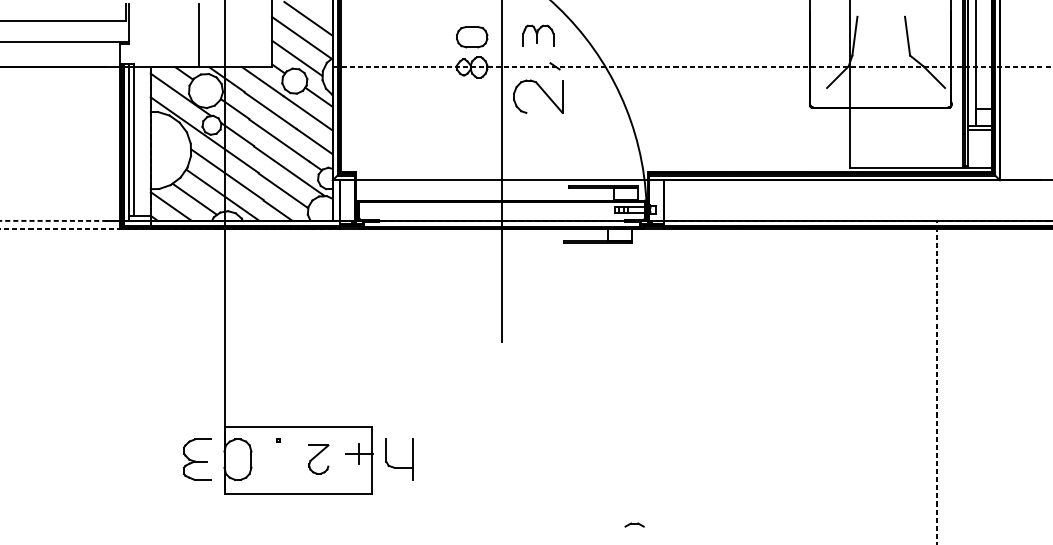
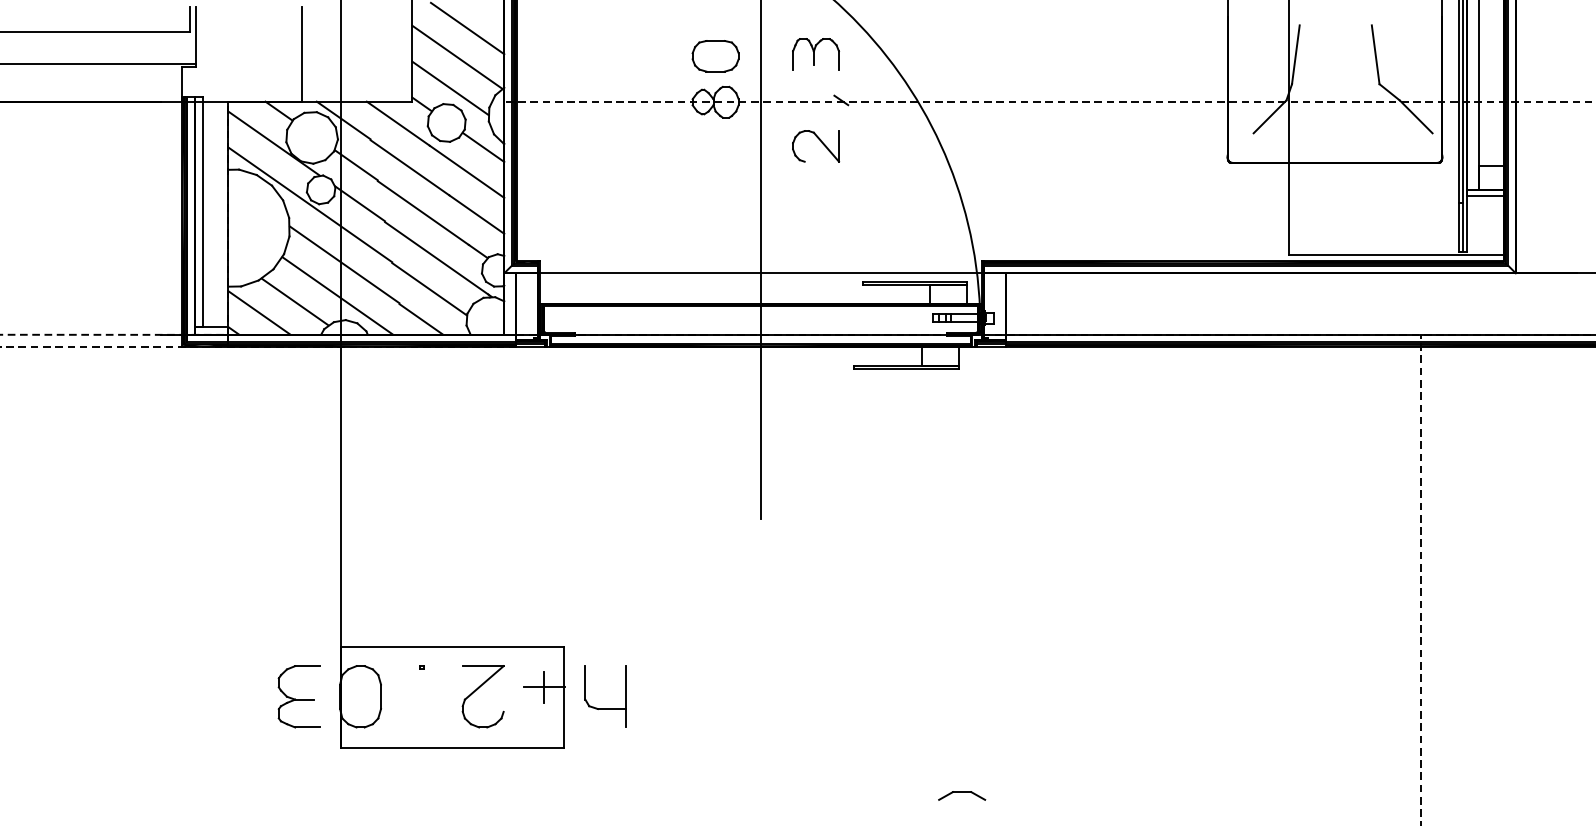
part: (538, 96) -> (816, 146), size x0.62
part: (318, 459) -> (482, 696), size x1.43
part: (634, 524) -> (961, 795), size x1.67

